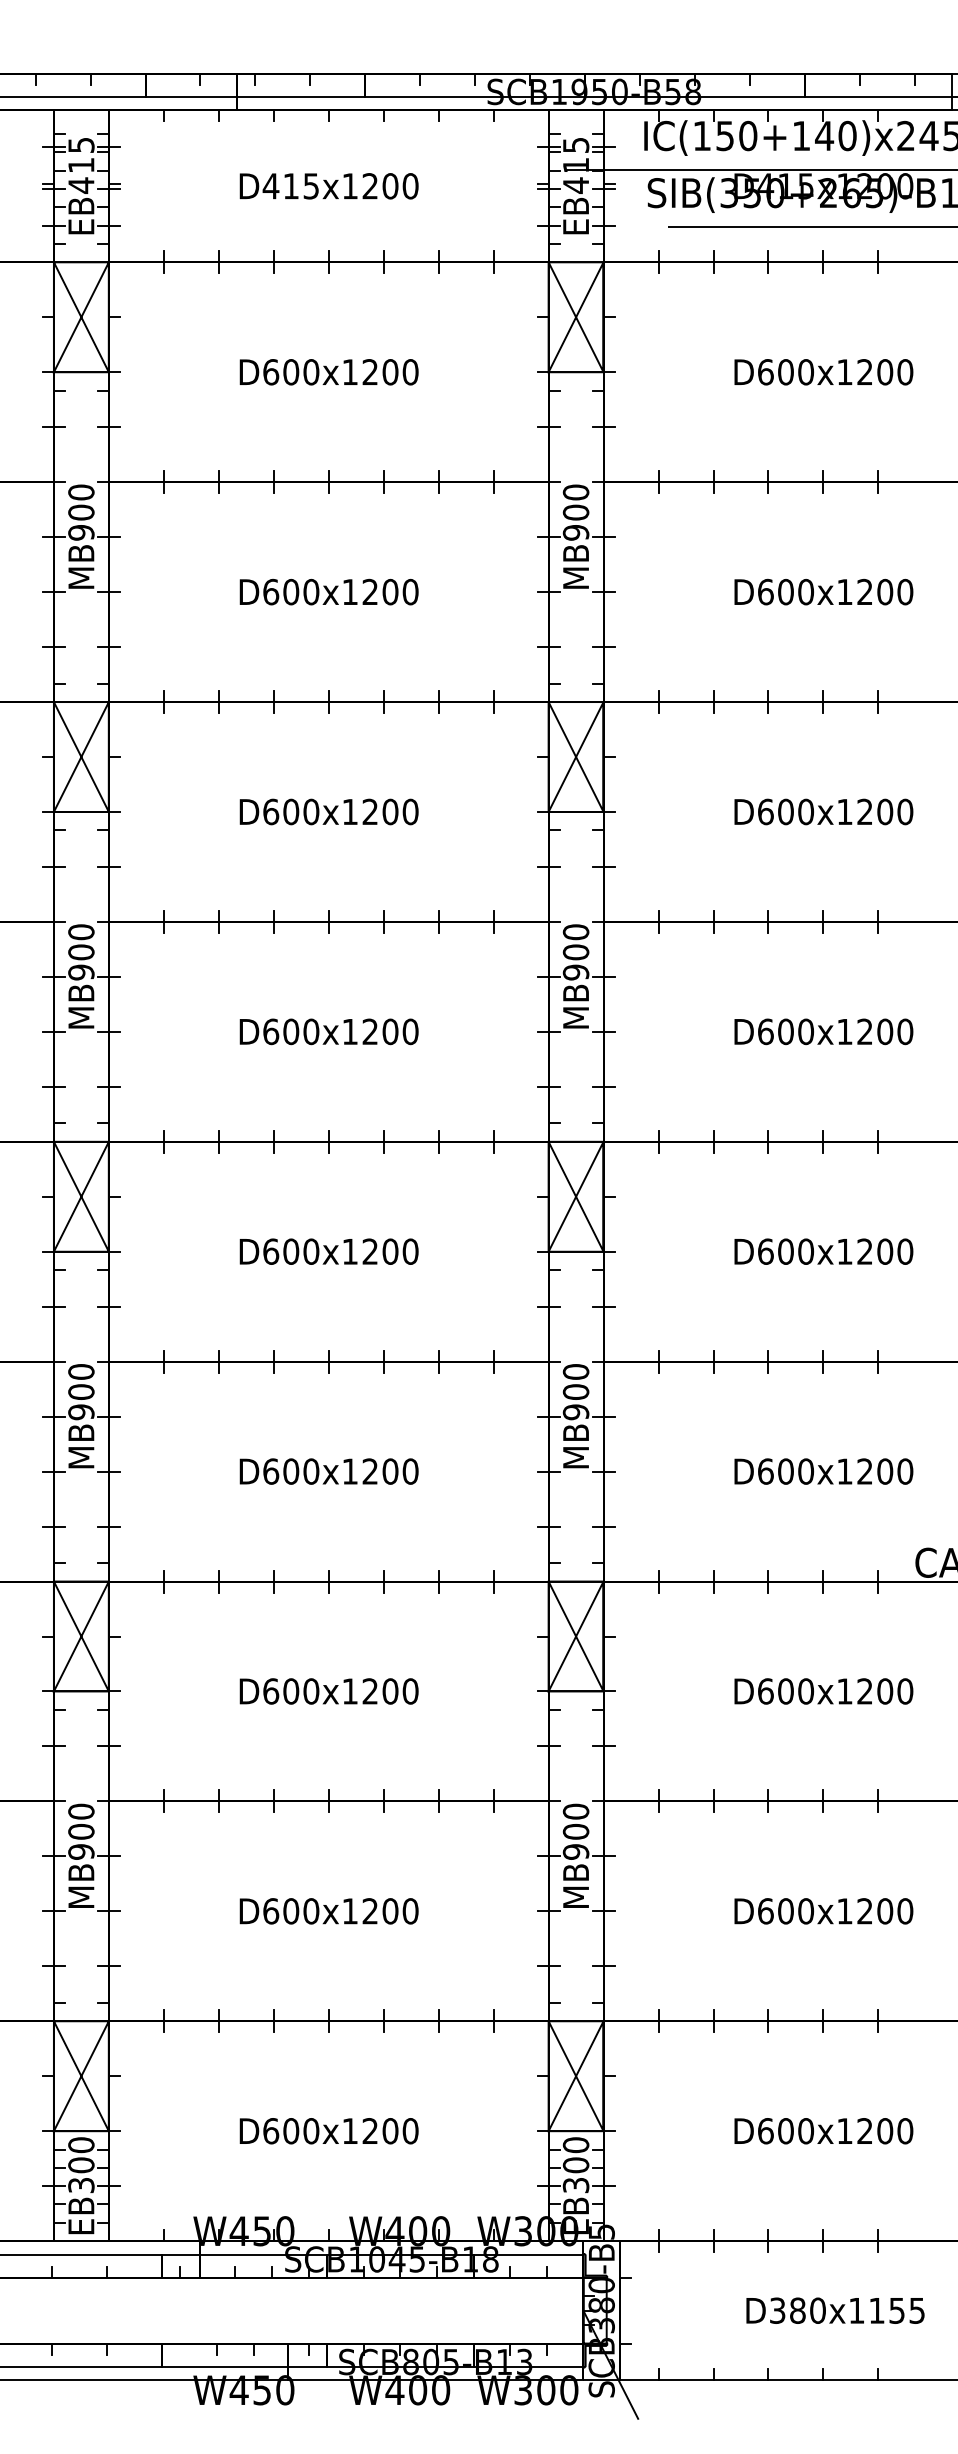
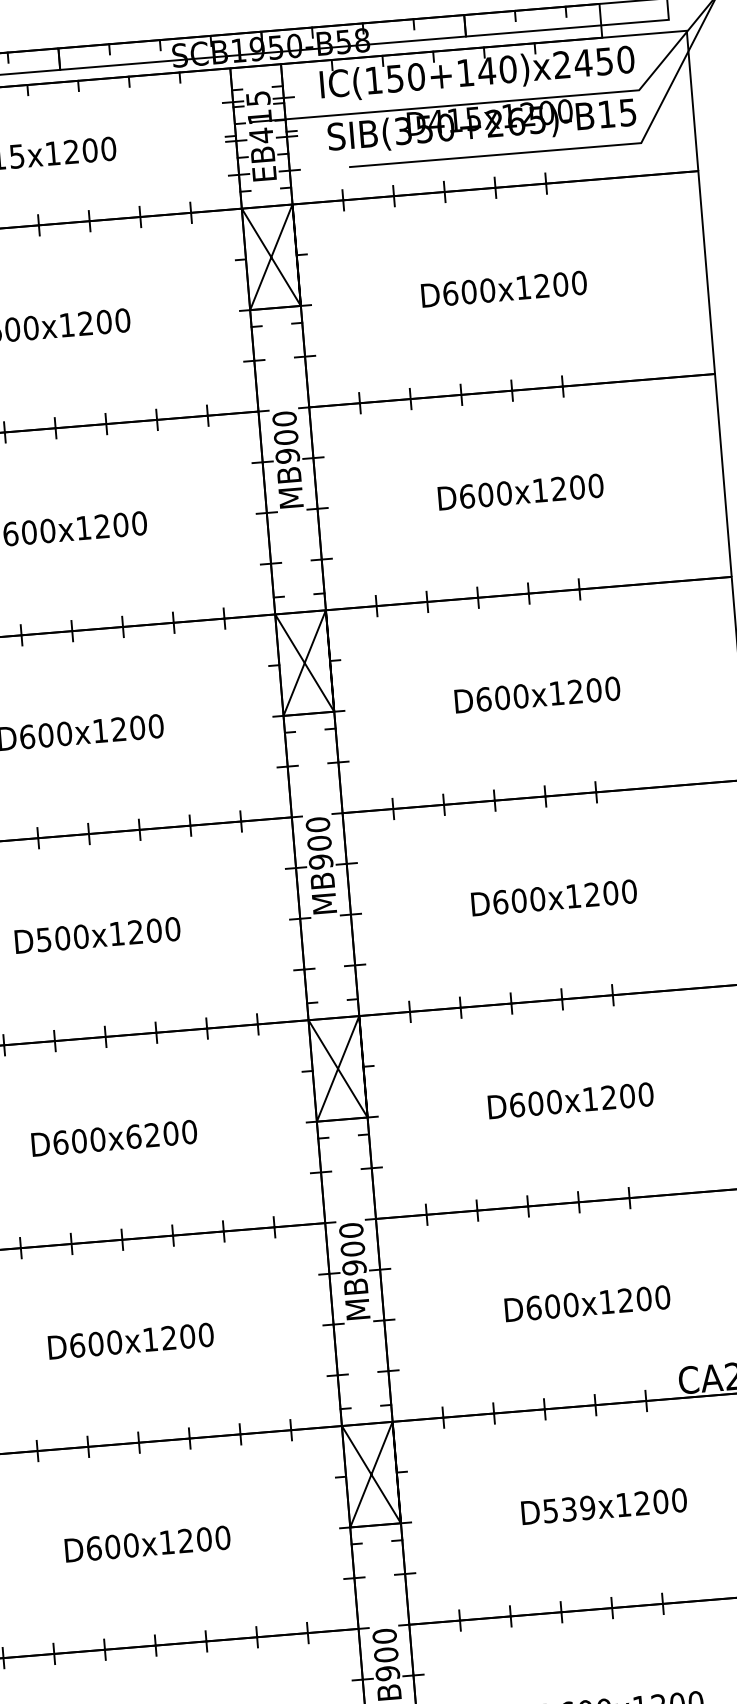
text: (271, 1031) -> (44, 939), D600x1200 -> D500x1200
text: (350, 1251) -> (134, 1136), D600x1200 -> D600x6200
text: (786, 1691) -> (569, 1509), D600x1200 -> D539x1200

